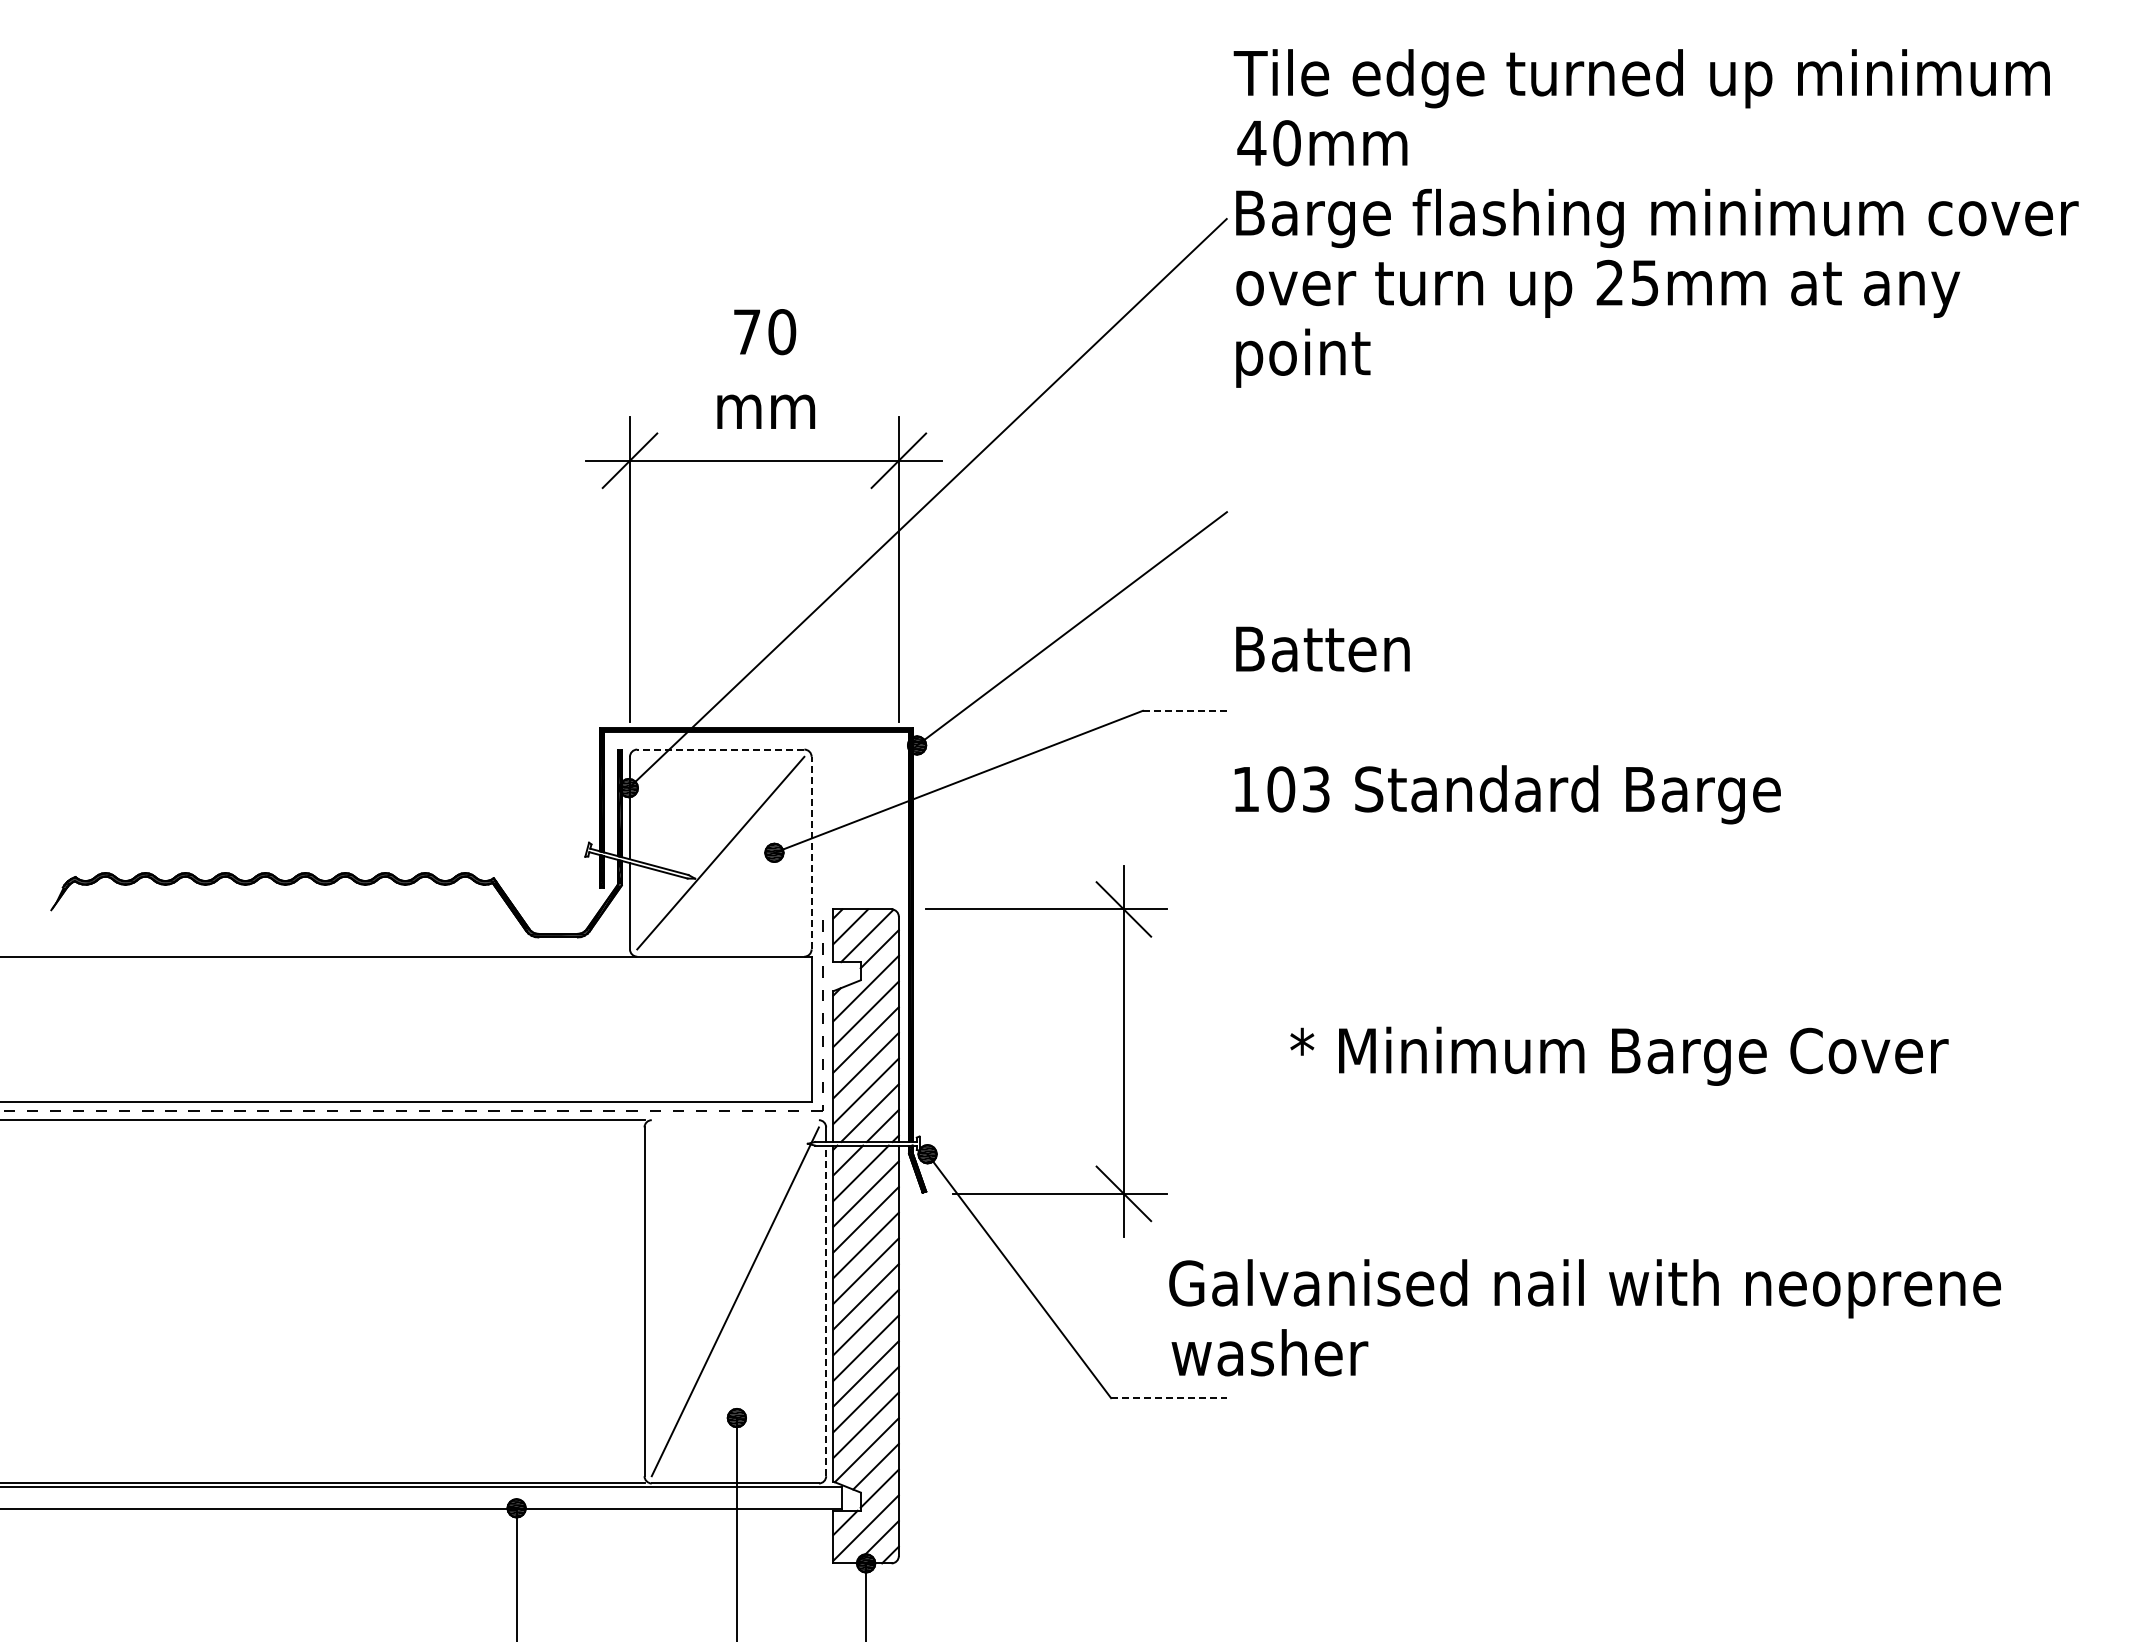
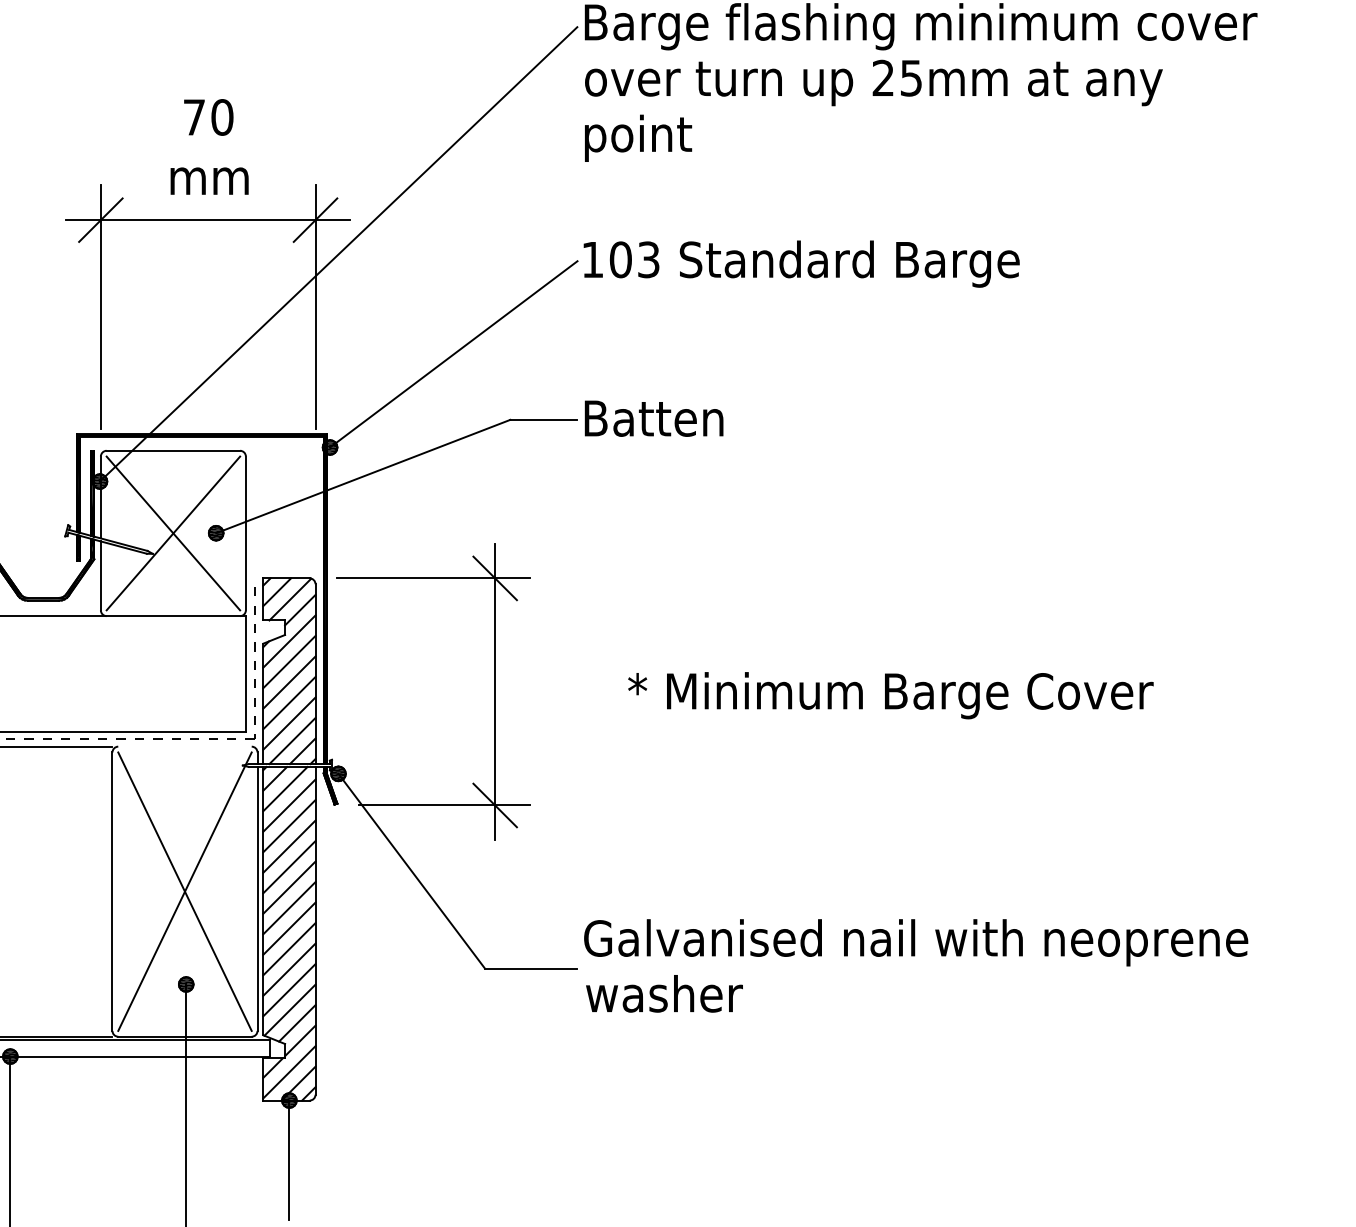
text: (1322, 649) -> (653, 418), moved
line: (1184, 710) -> (543, 419), dashed -> solid
line: (720, 749) -> (173, 450), dashed -> solid
text: (1507, 794) -> (801, 263), moved
line: (720, 852) -> (173, 532), added
line: (811, 852) -> (245, 532), dashed -> solid
line: (734, 1301) -> (184, 891), added
line: (826, 1310) -> (257, 898), dashed -> solid
text: (1584, 1317) -> (915, 965), moved
line: (1168, 1398) -> (530, 968), dashed -> solid

